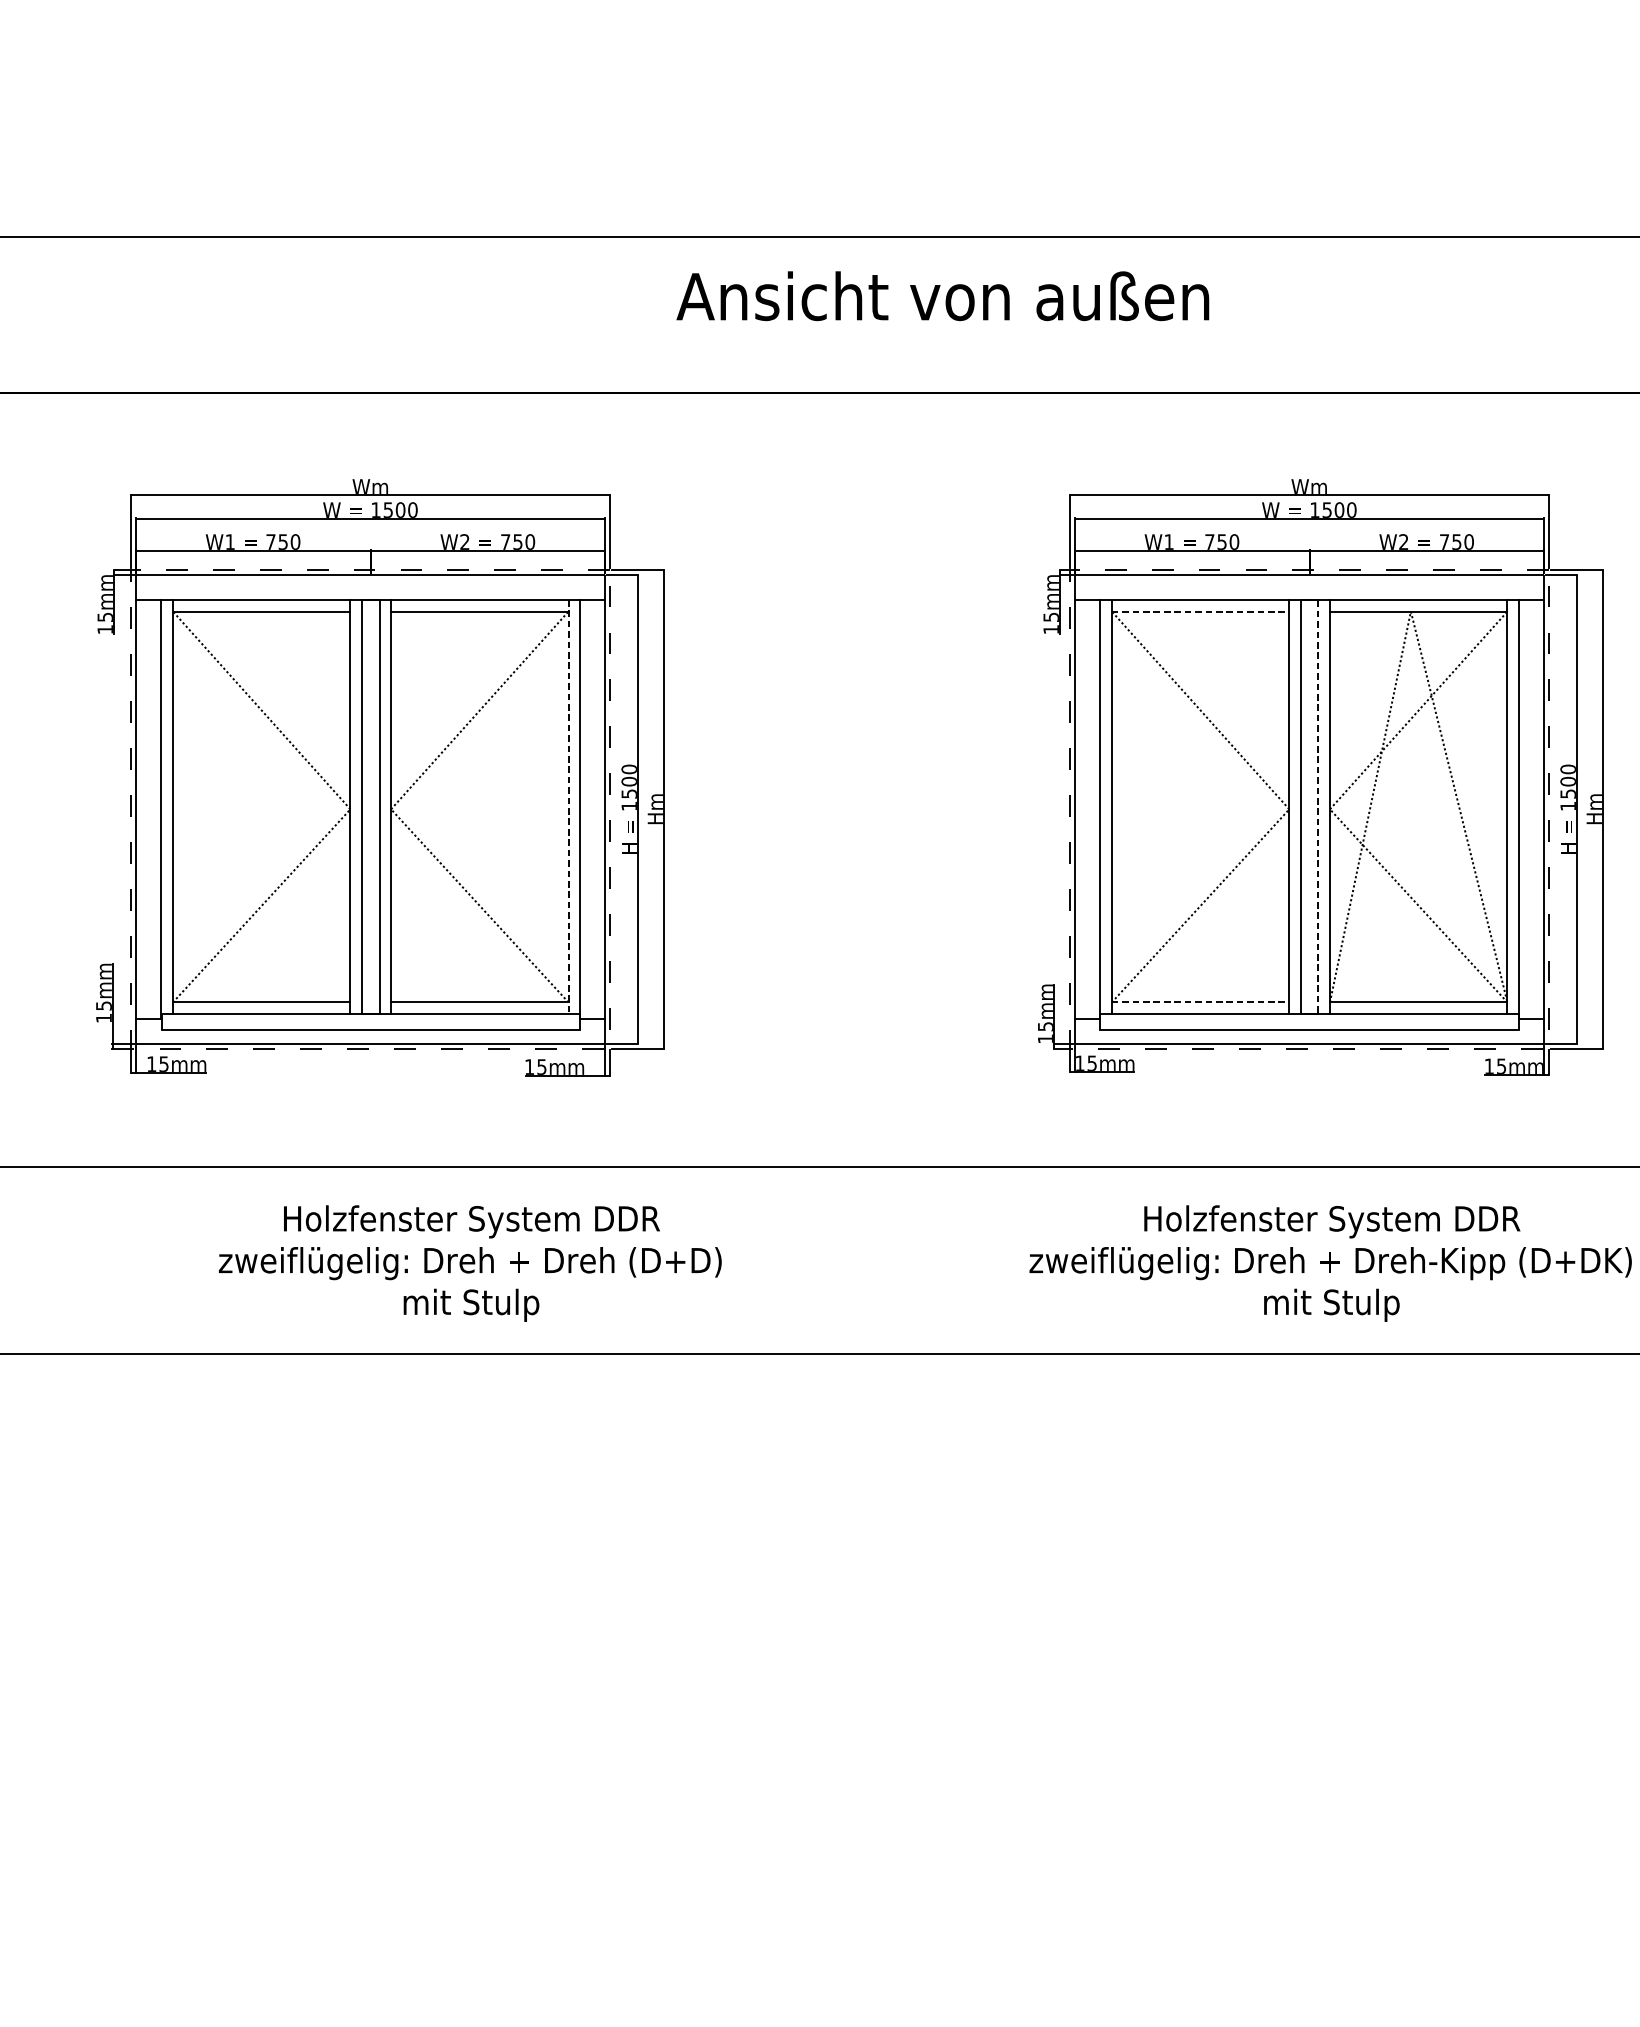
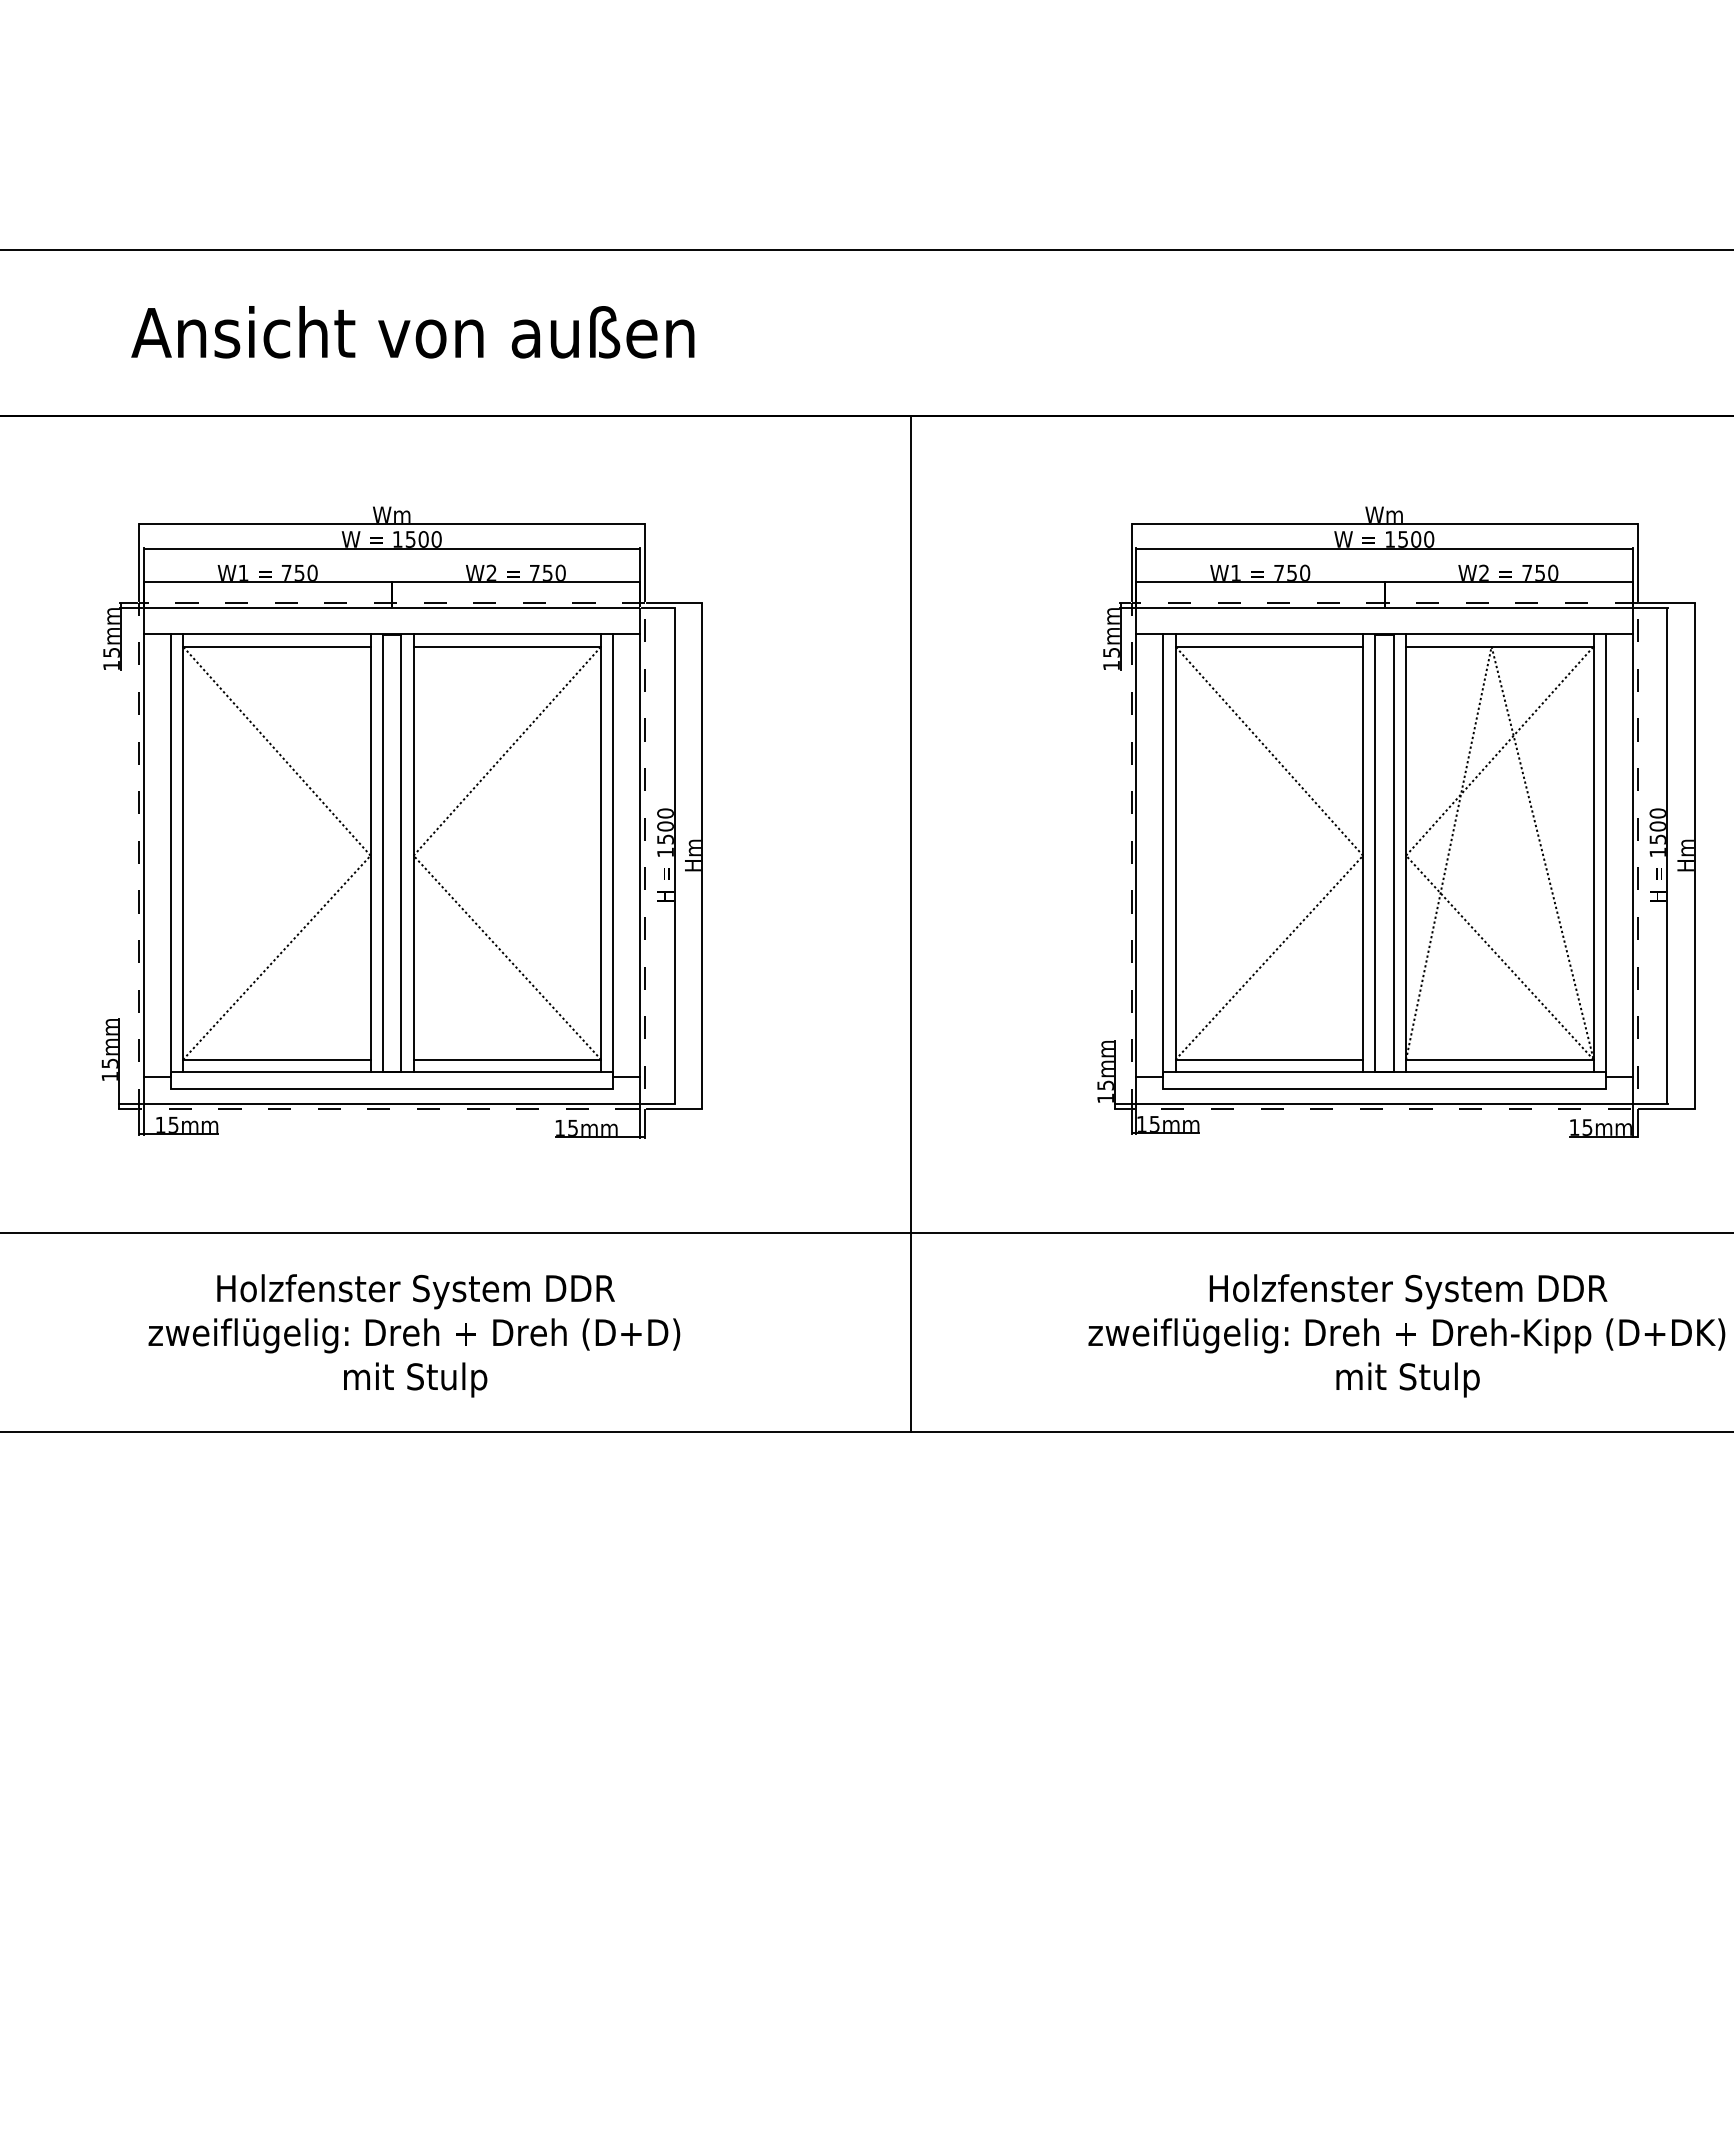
text: (942, 296) -> (412, 332), moved
line: (1200, 611) -> (1269, 646), dashed -> solid
line: (568, 807) -> (601, 853), dashed -> solid
line: (1318, 807) -> (1393, 853), dashed -> solid
line: (862, 873) -> (911, 923), added
line: (1200, 1002) -> (1269, 1059), dashed -> solid
text: (470, 1263) -> (414, 1335), moved

